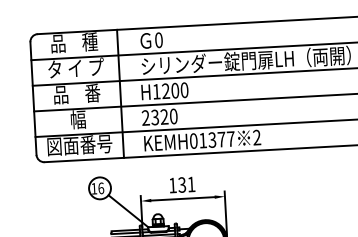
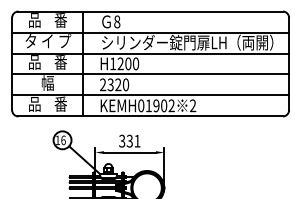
text: (159, 40) -> (117, 22), 0 -> 8
text: (89, 42) -> (60, 20), 品    種 -> 品    番
text: (220, 139) -> (163, 105), KEMH01377 -> KEMH01902
text: (79, 144) -> (47, 103), 図面番号 -> 品    番
text: (173, 184) -> (122, 140), 131 -> 331

